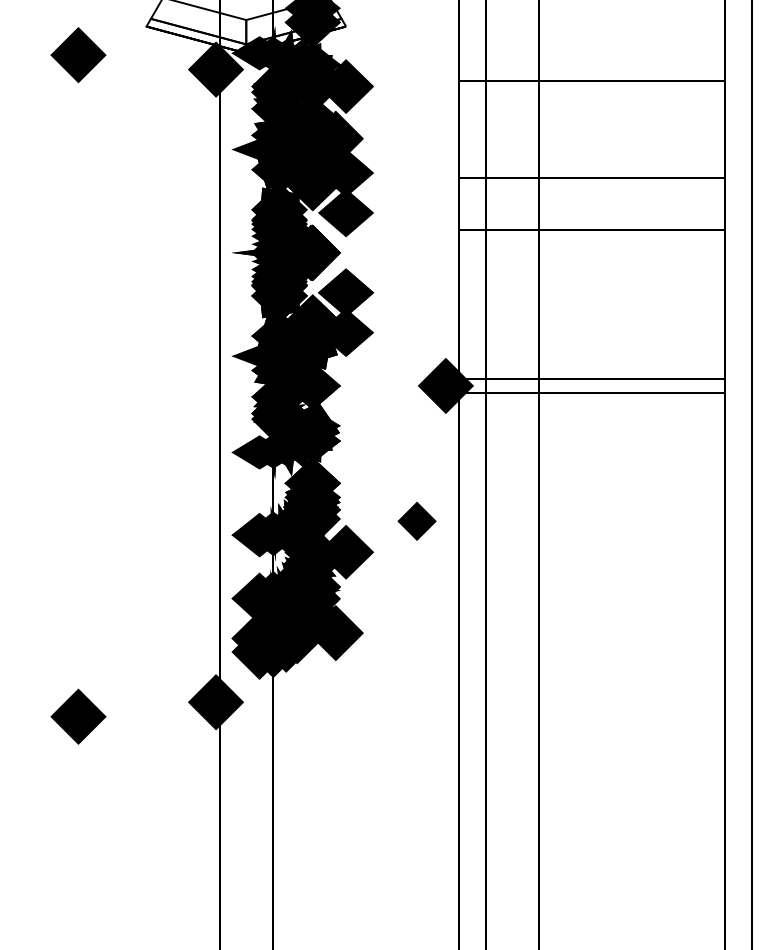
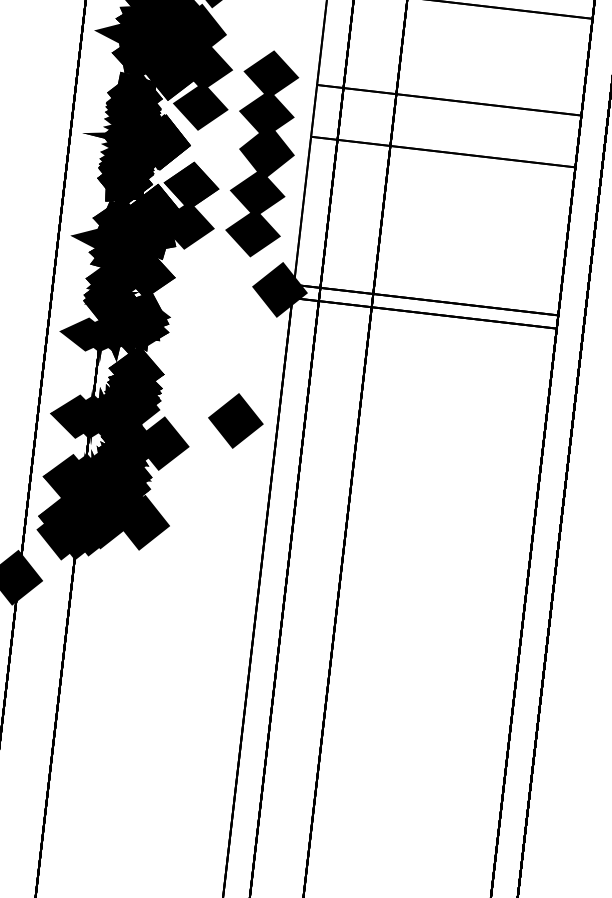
part: (414, 252) -> (264, 153), added
part: (416, 521) -> (235, 421), size x1.43

